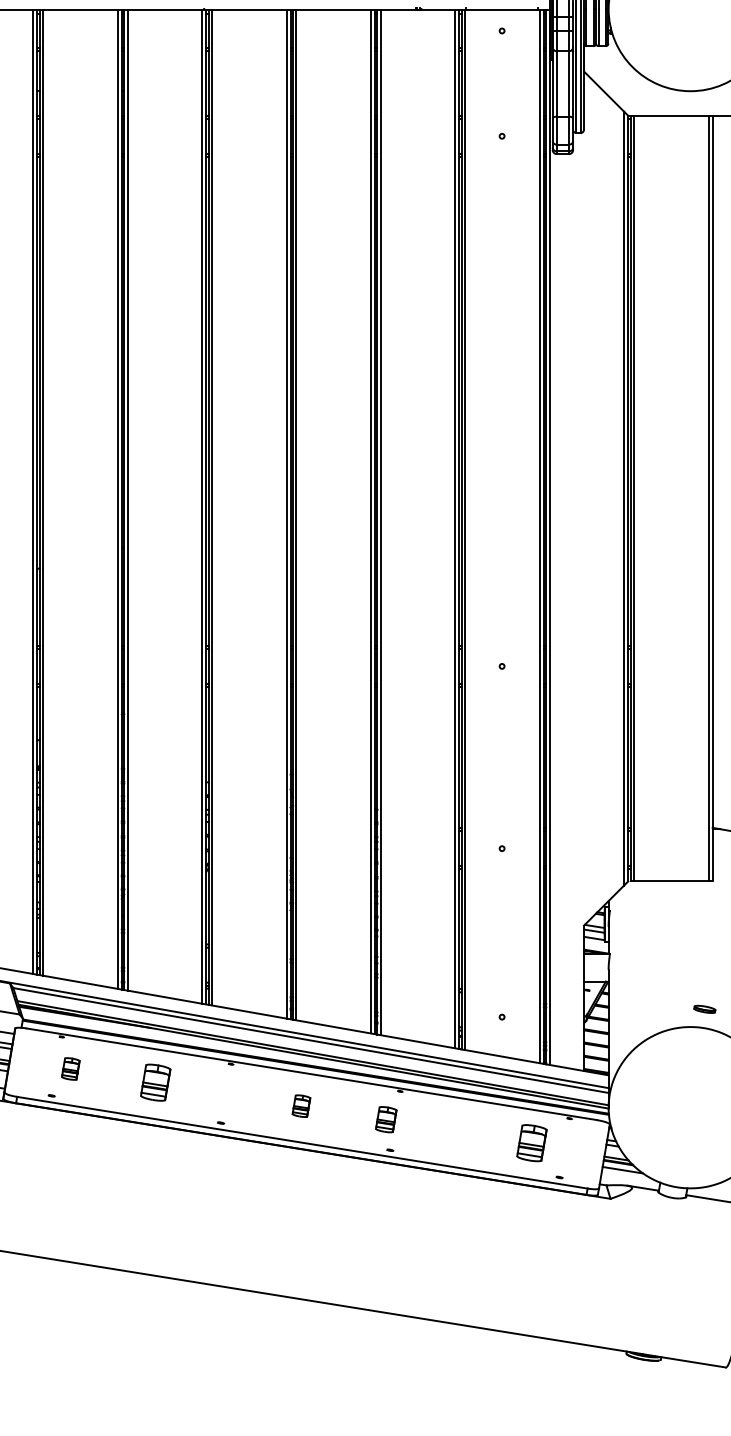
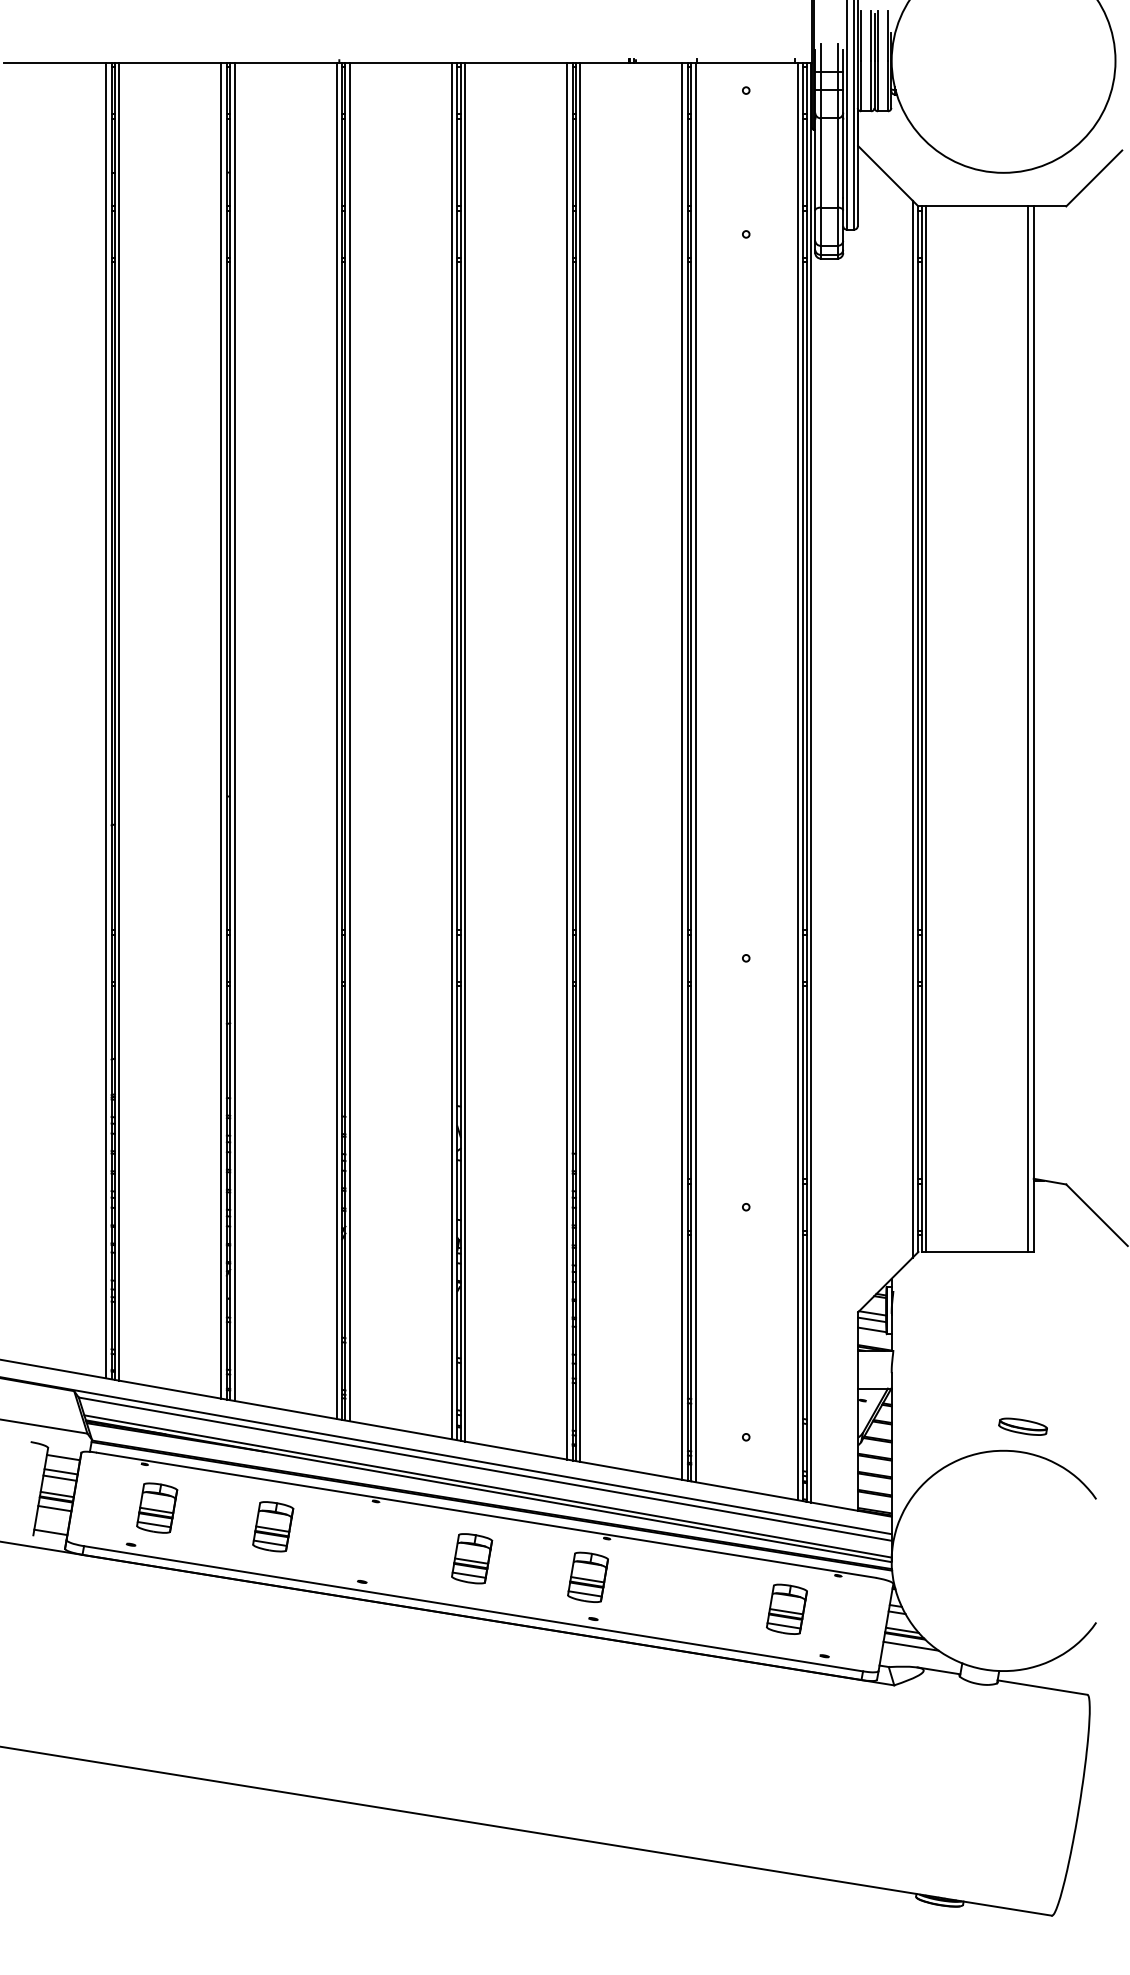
part: (704, 1009) -> (1022, 1426), size x1.67
part: (70, 1068) -> (157, 1507), size x1.67
part: (301, 1105) -> (472, 1558), size x1.67
part: (385, 1119) -> (587, 1576), size x1.43

